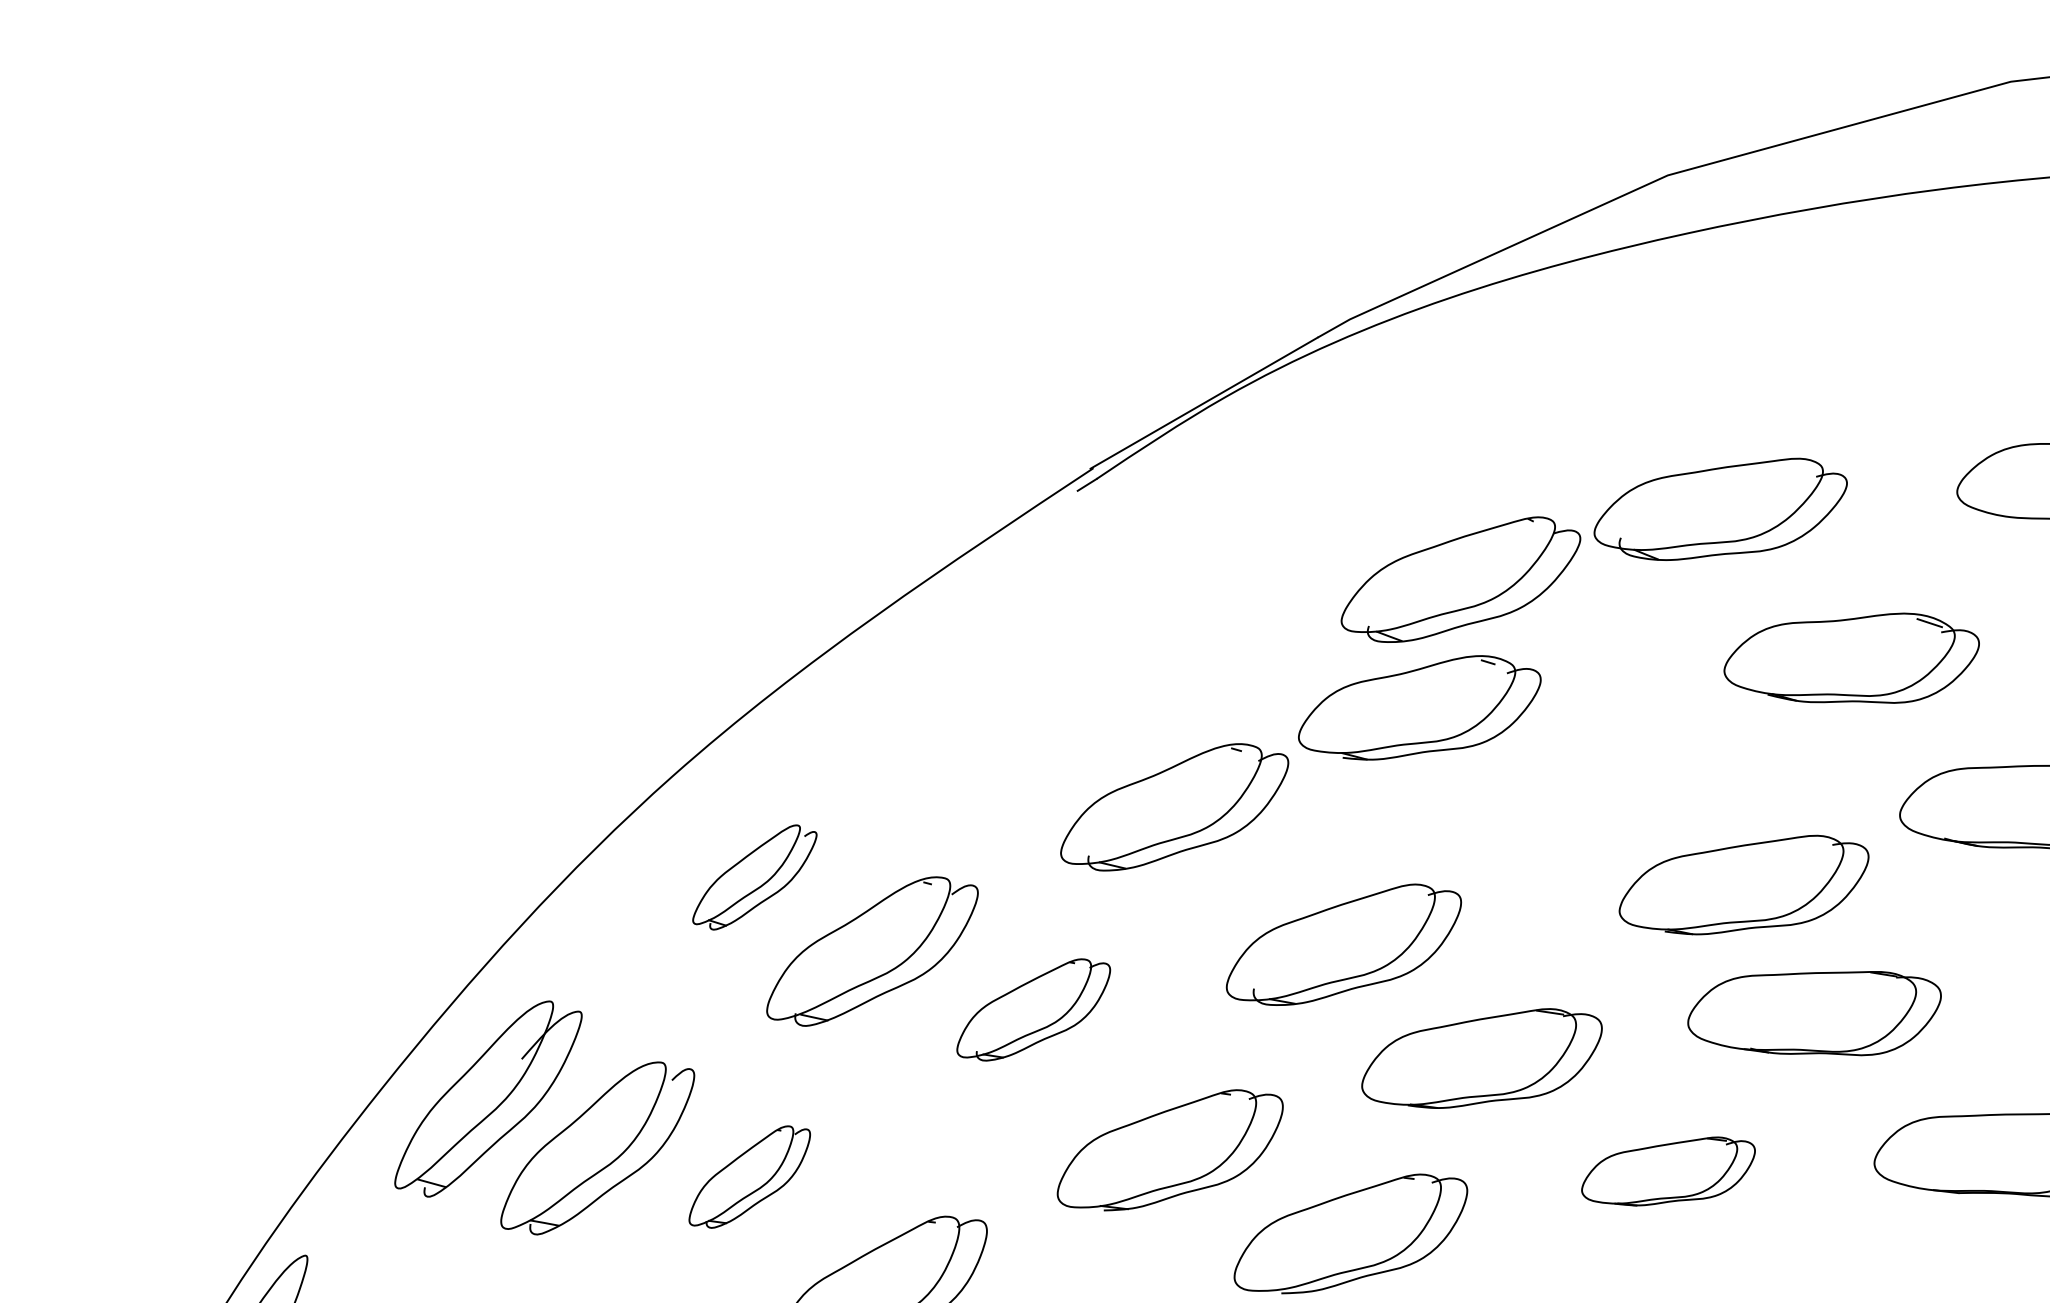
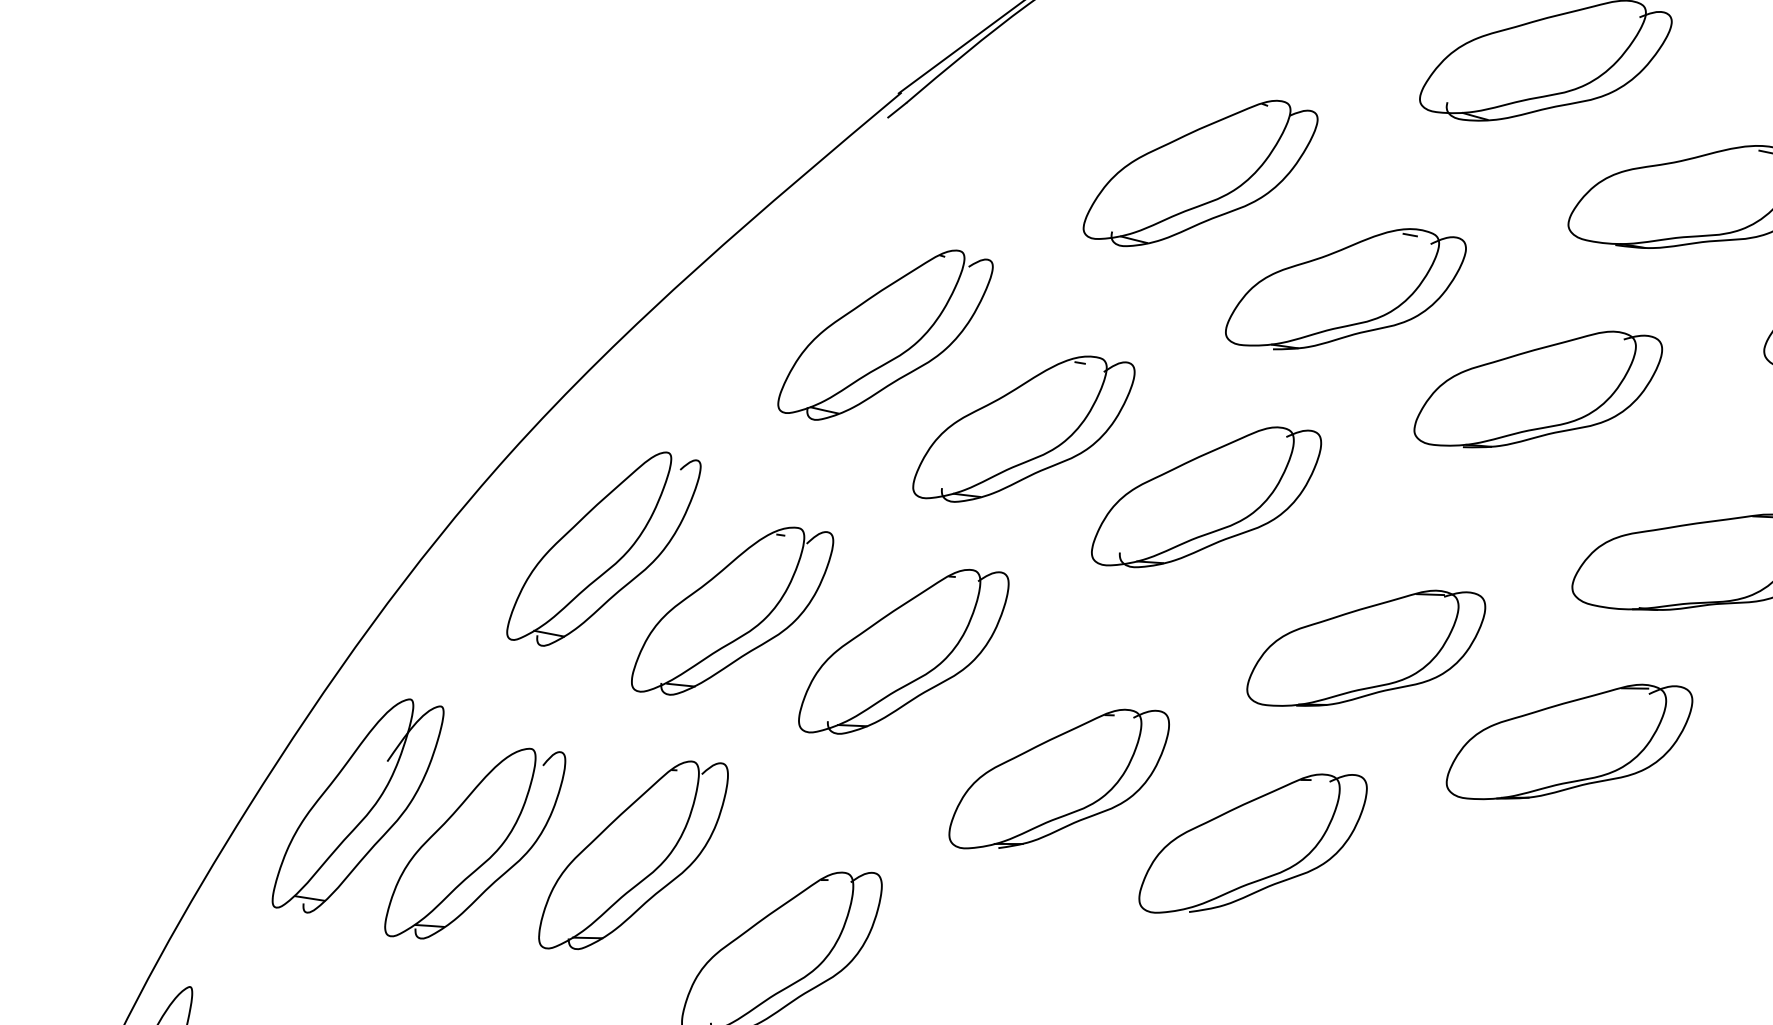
part: (1460, 579) -> (1200, 173), moved
part: (1050, 701) -> (884, 335), added
part: (1419, 707) -> (1345, 289), moved
part: (754, 877) -> (603, 549), size x1.67
part: (1743, 884) -> (1537, 390), moved
part: (1343, 944) -> (1205, 497), moved
part: (1033, 1009) -> (903, 651), size x1.43
part: (1668, 1171) -> (1569, 742), size x1.43
part: (749, 1176) -> (633, 854), size x1.67

